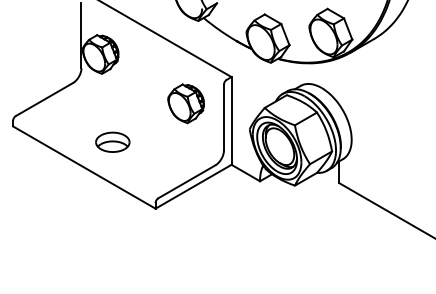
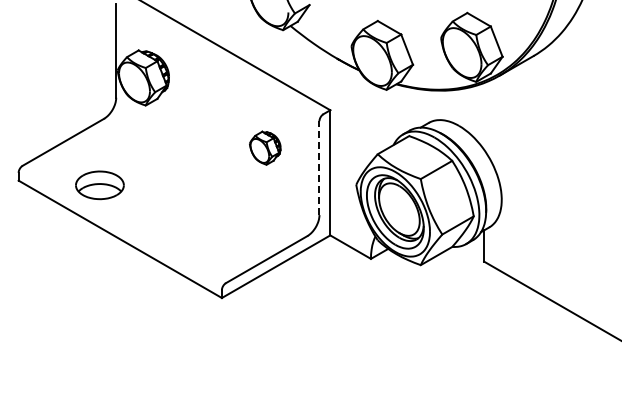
part: (185, 103) -> (264, 147), size x0.6
line: (223, 117) -> (319, 168), solid -> dashed
part: (112, 142) -> (99, 185), moved

